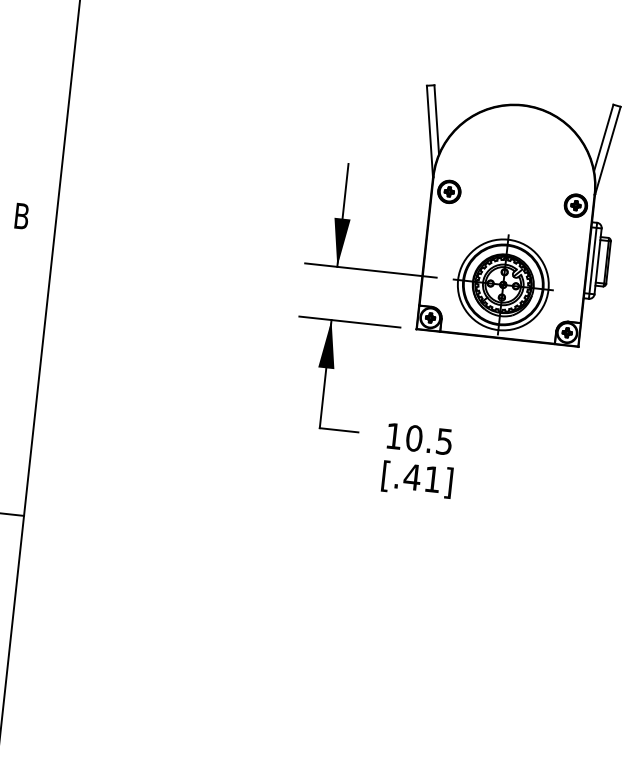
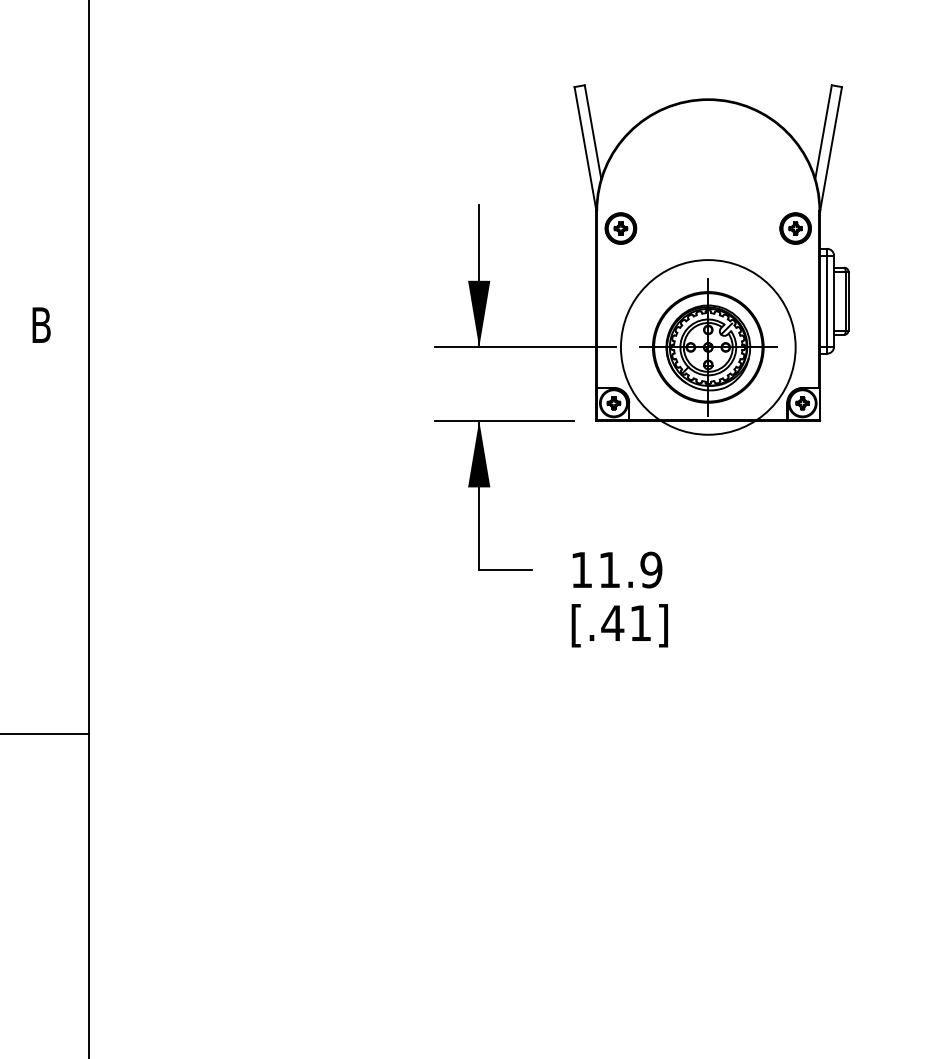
circle: (502, 284) -> (707, 347), size x1.4
text: (429, 439) -> (630, 569), 10.5 -> 11.9

